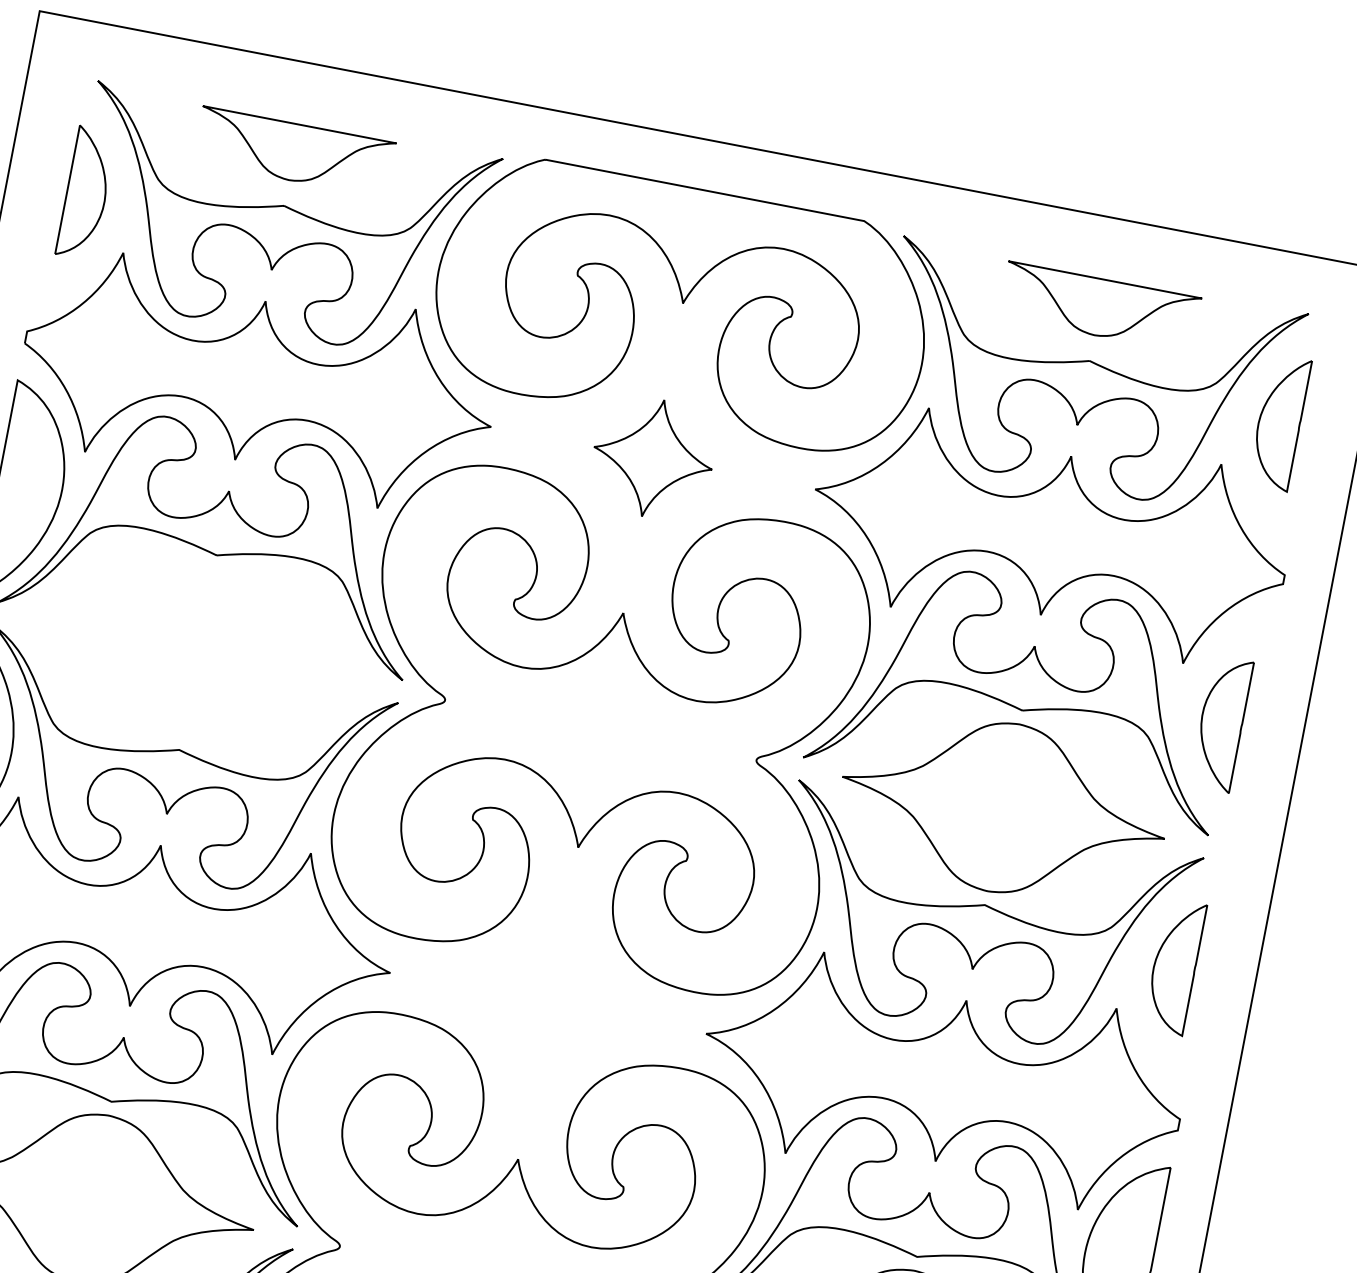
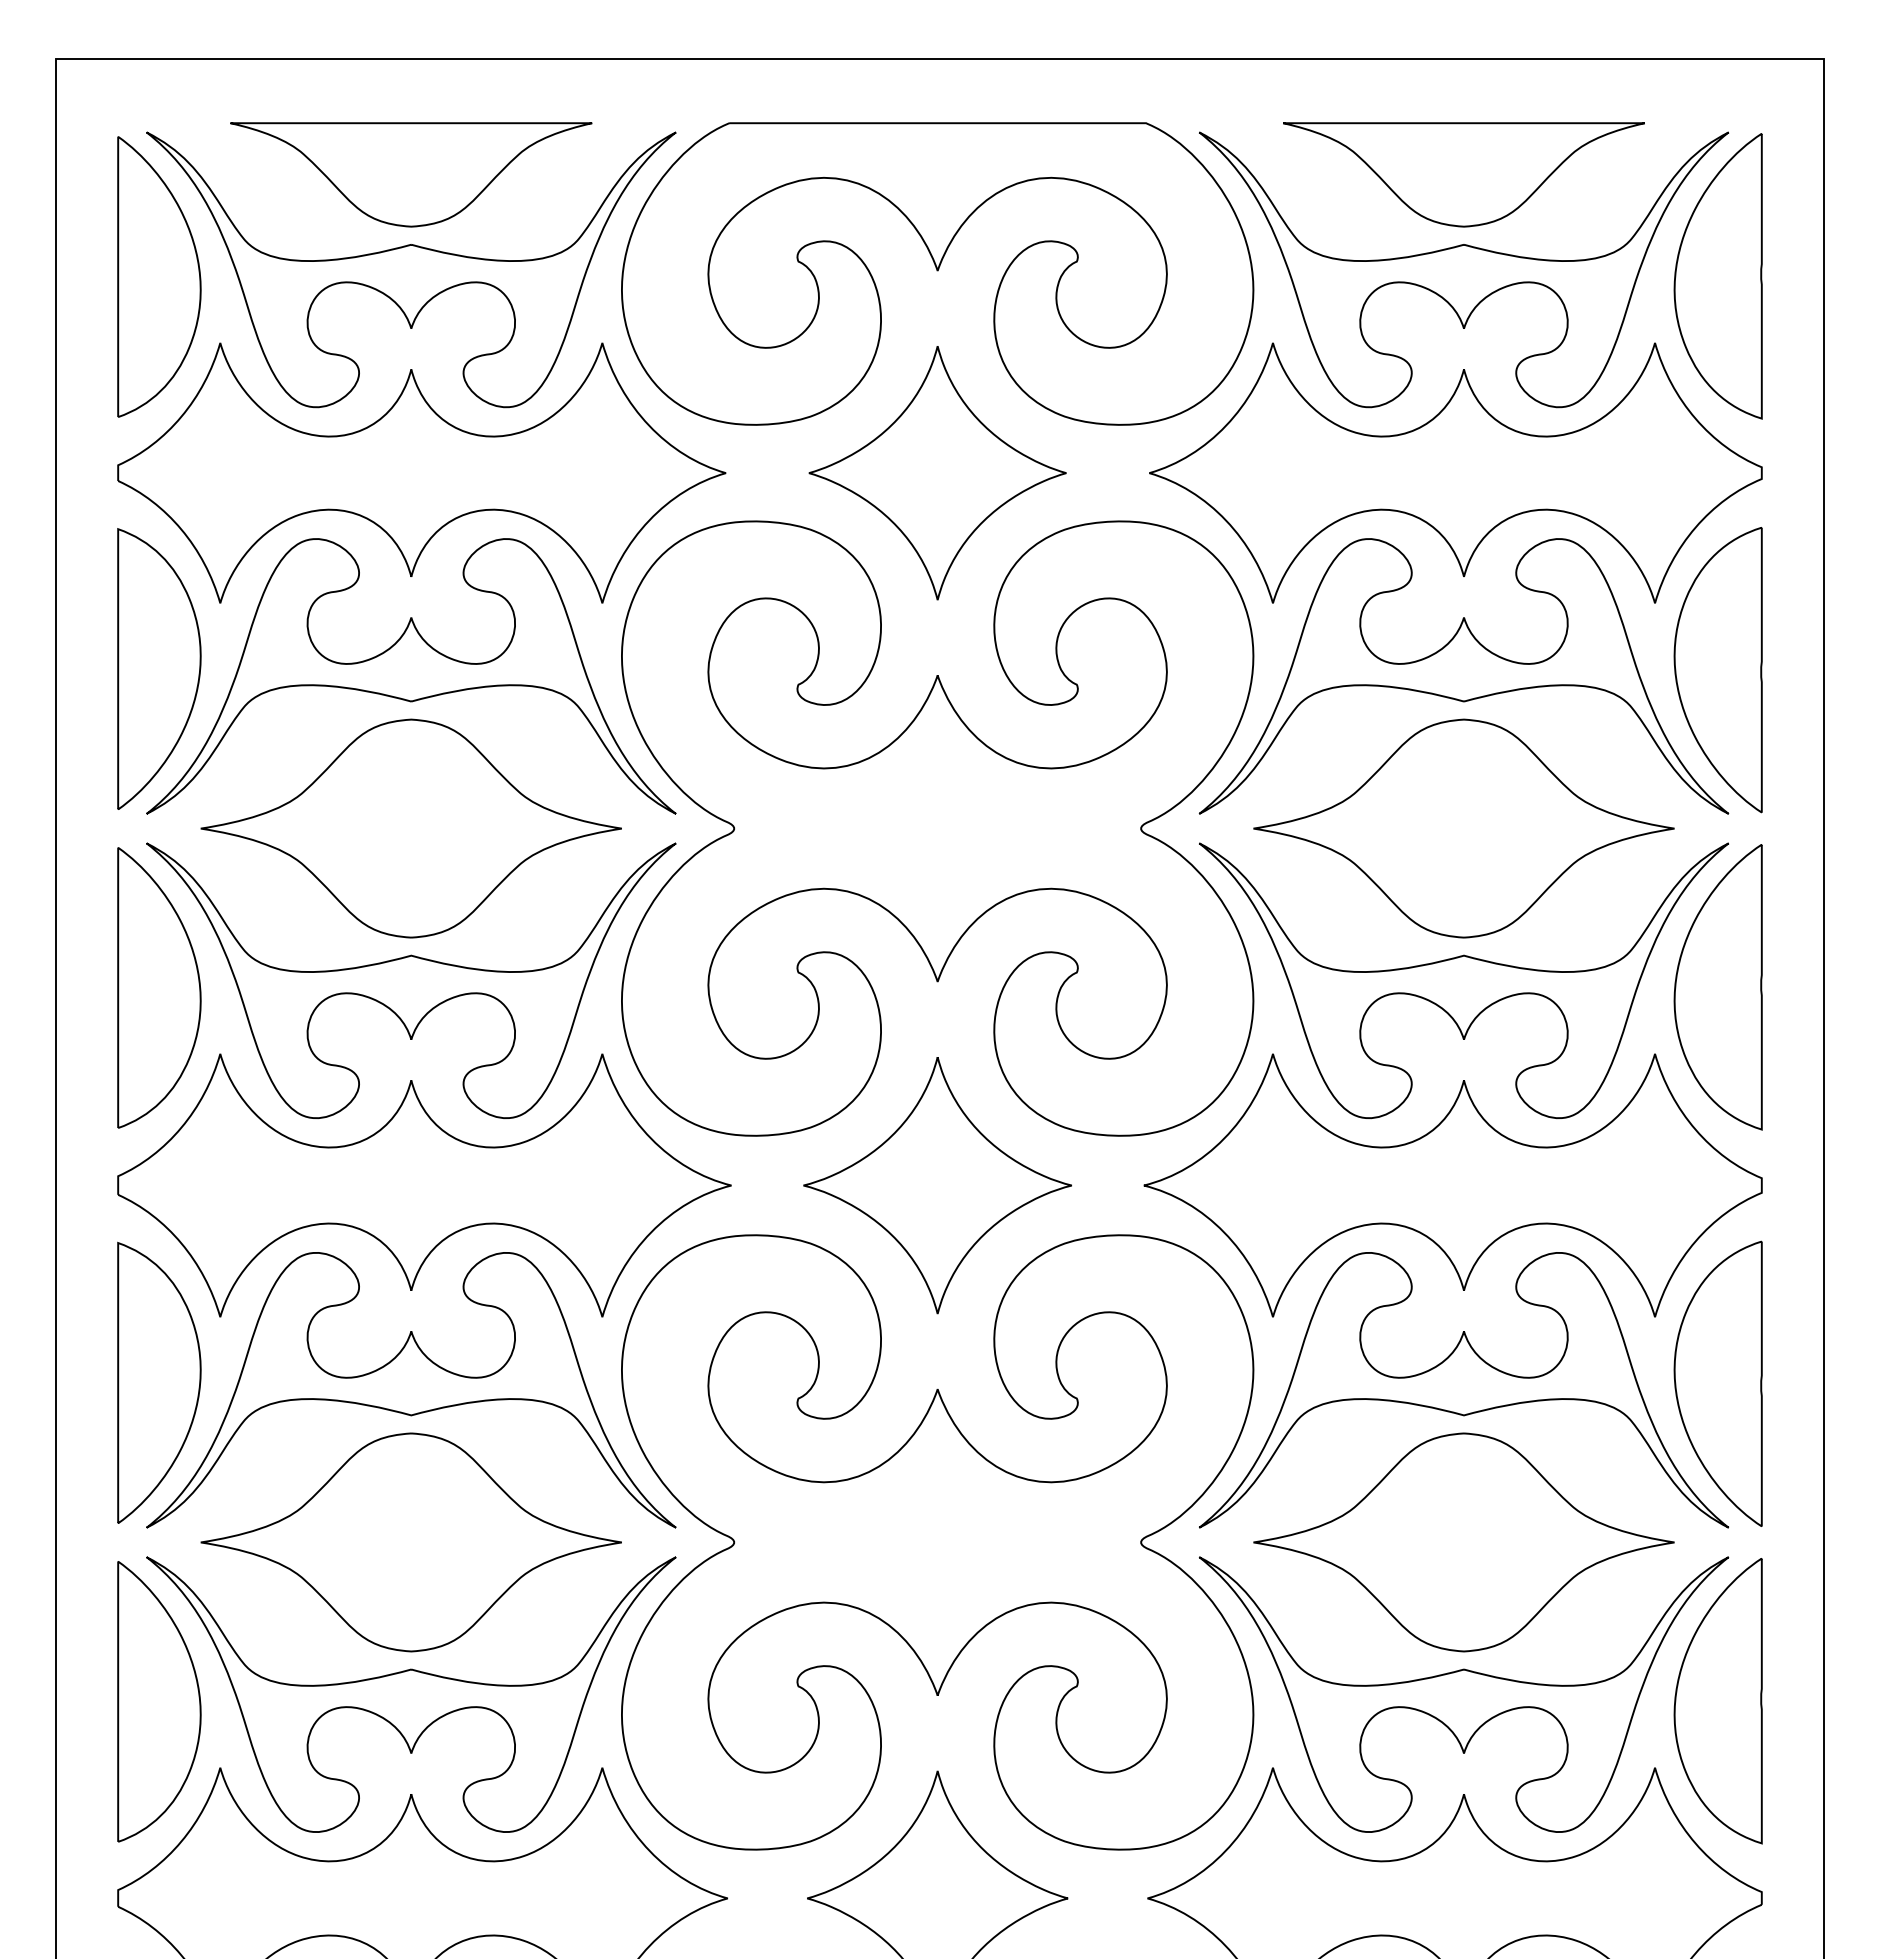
part: (294, 152) -> (411, 174), size x1.43
part: (86, 193) -> (159, 276), size x1.67
part: (1099, 307) -> (1463, 174), size x1.43
part: (1279, 422) -> (1717, 276), size x1.67
part: (653, 458) -> (937, 473), size x1.67
part: (197, 652) -> (410, 828), added
part: (1220, 724) -> (1717, 670), size x1.67
part: (1174, 966) -> (1717, 987), size x1.67
part: (548, 1003) -> (937, 1185), added

